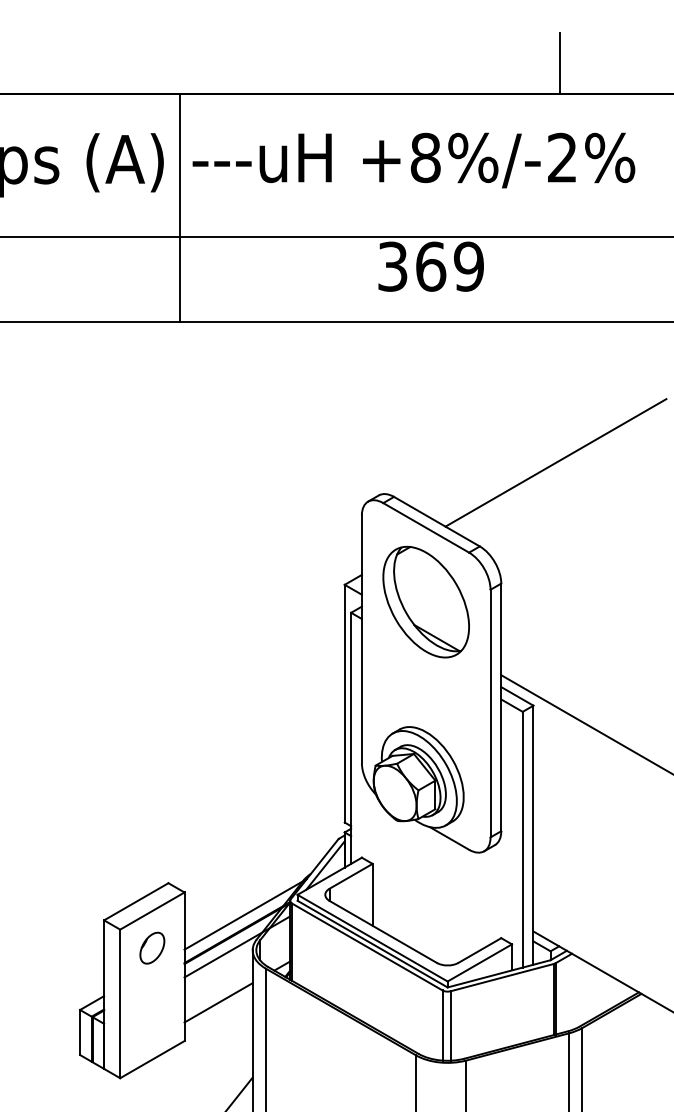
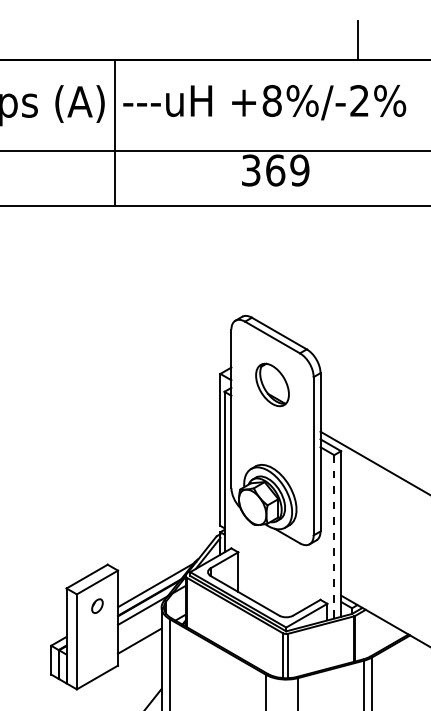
line: (555, 462) -> (355, 295), removed
part: (426, 601) -> (272, 384), size x0.6
line: (523, 839) -> (334, 536), solid -> dashed
part: (152, 947) -> (97, 605), size x0.7

